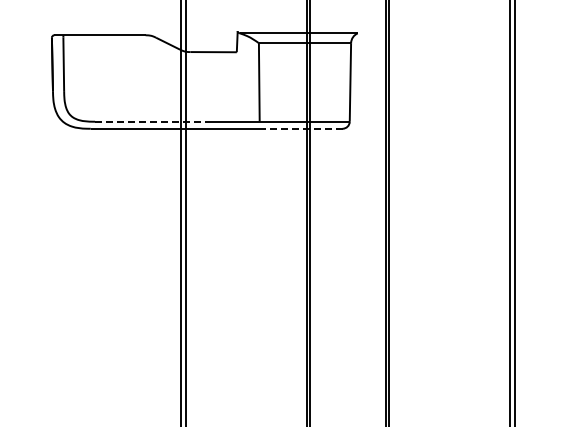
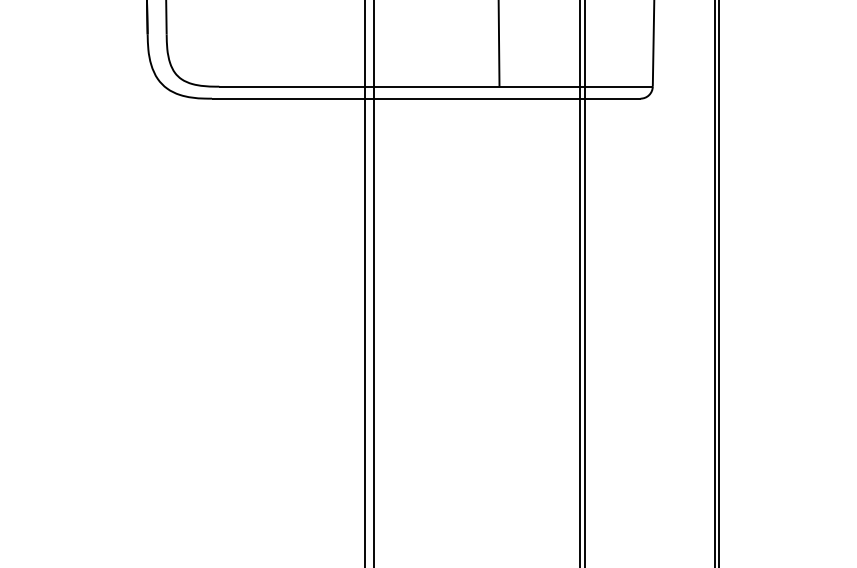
line: (153, 121) -> (318, 86), dashed -> solid
line: (302, 128) -> (572, 98), dashed -> solid

